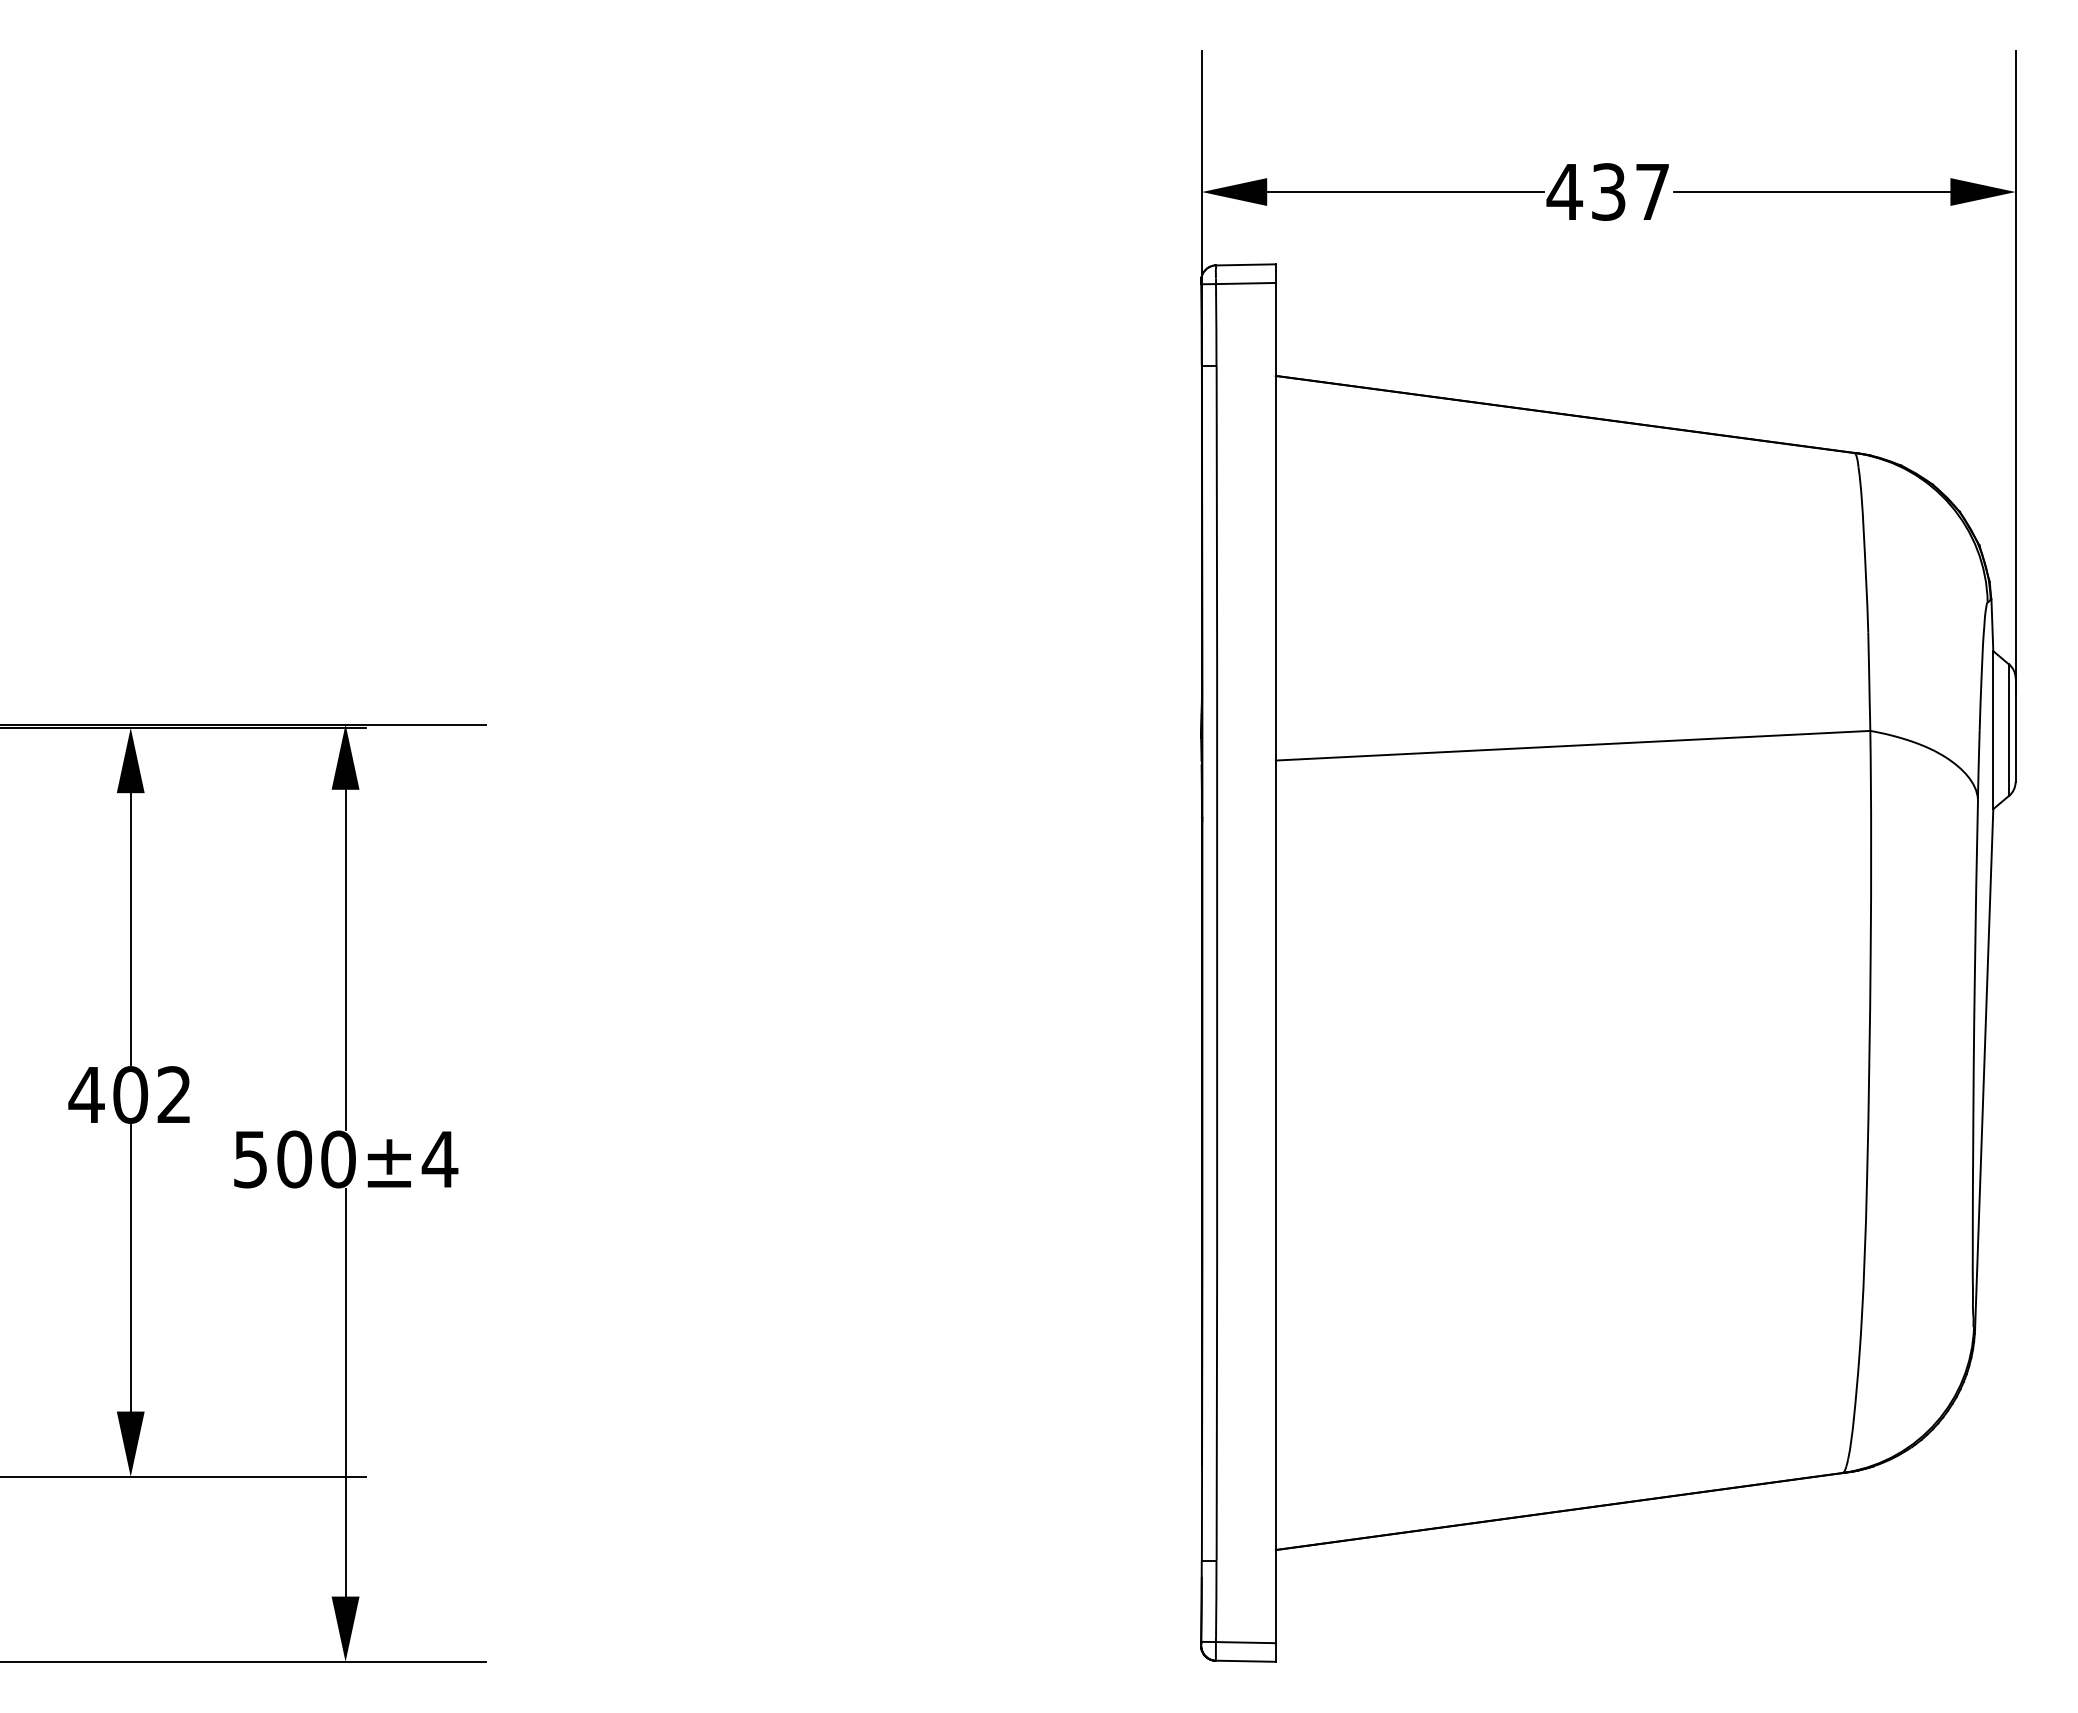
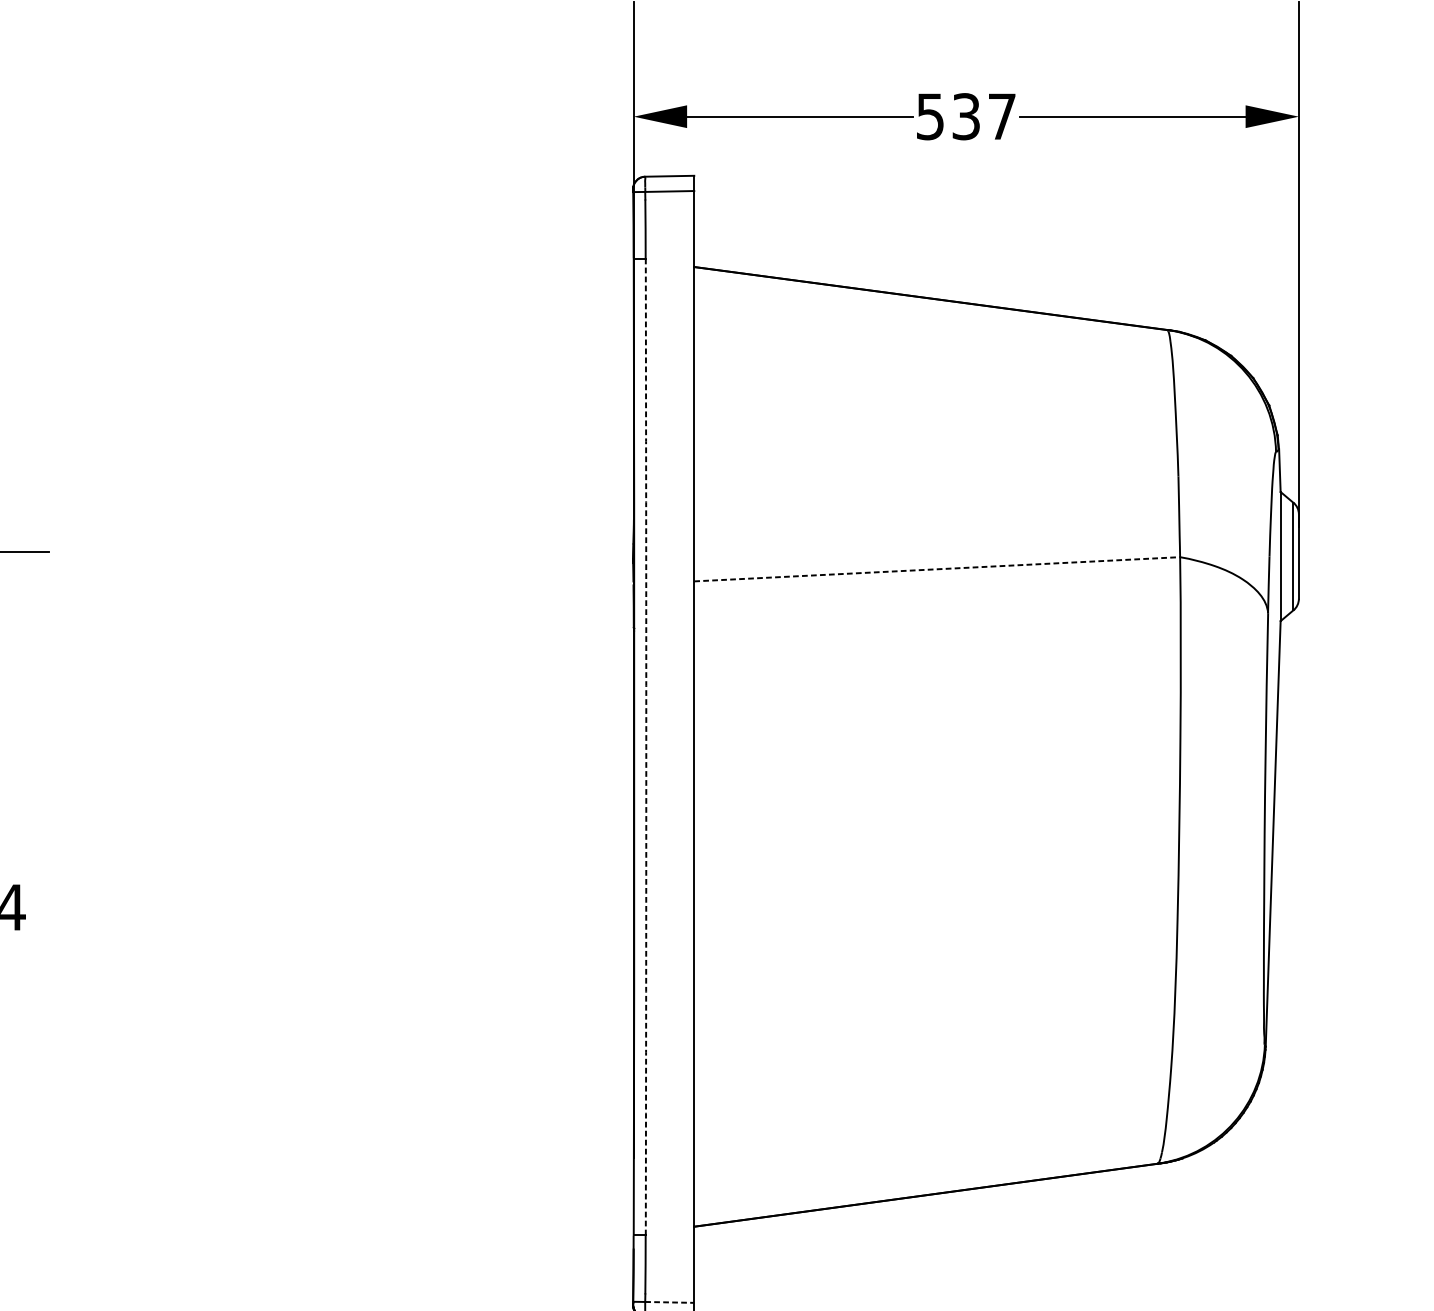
text: (1564, 192) -> (930, 117), 437 -> 537
line: (1573, 745) -> (937, 569), solid -> dashed
arc: (1217, 963) -> (646, 747), solid -> dashed
line: (1246, 1642) -> (670, 1302), solid -> dashed

